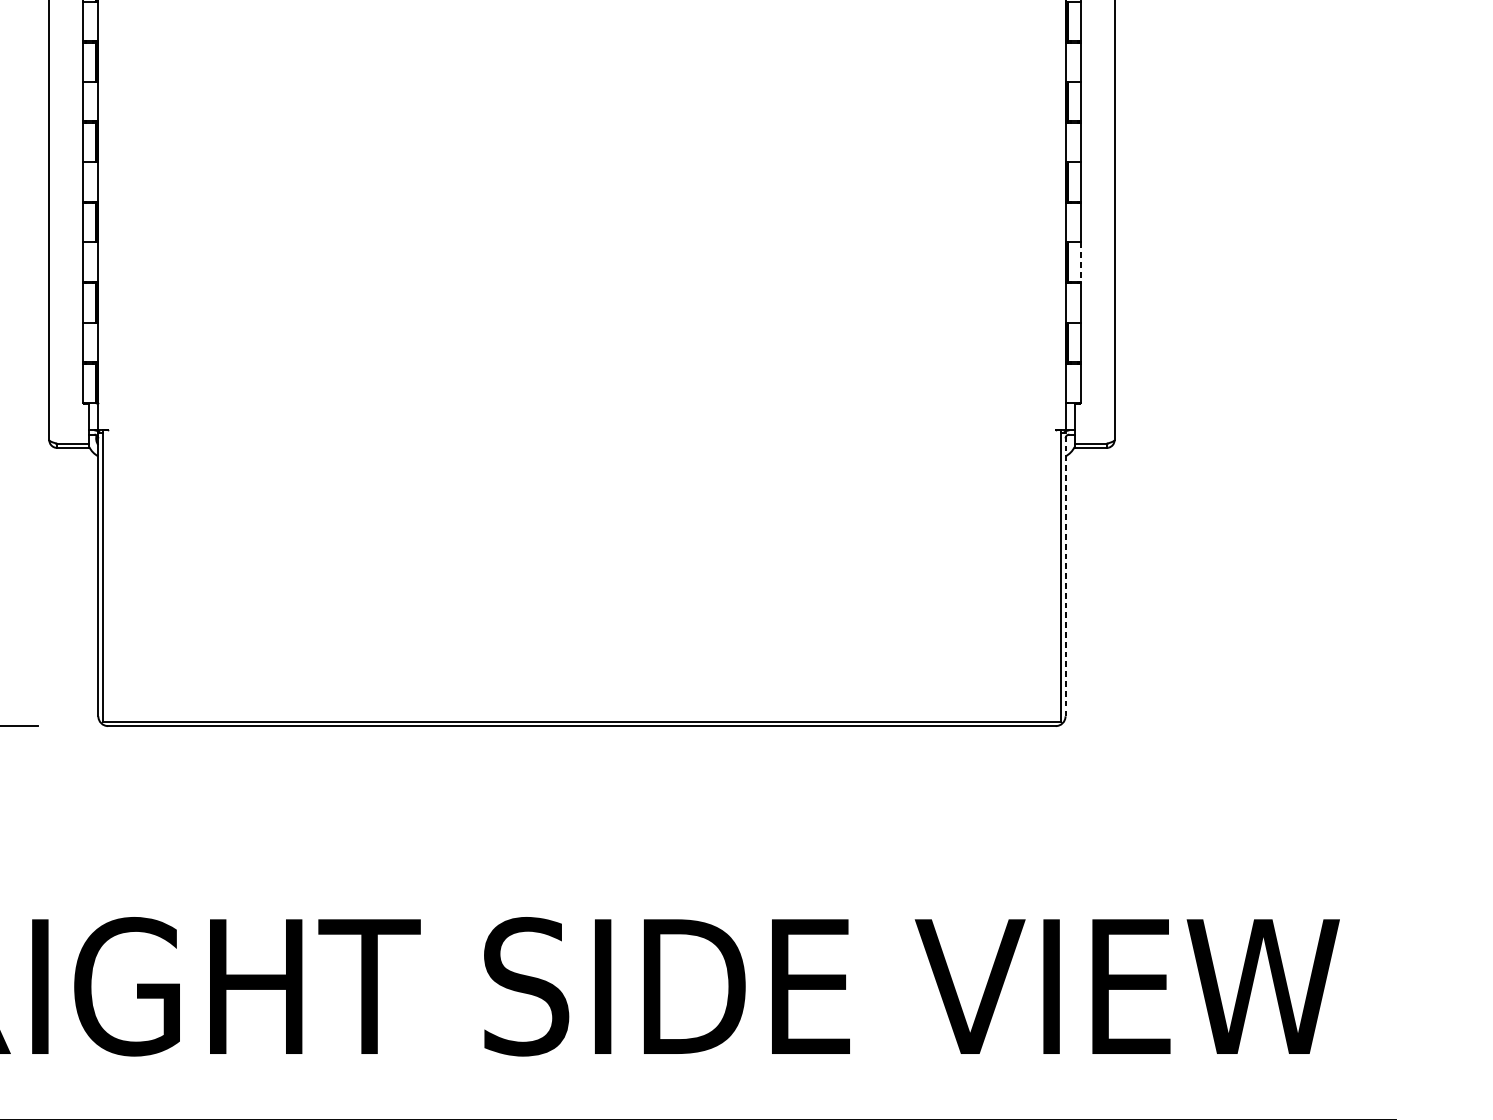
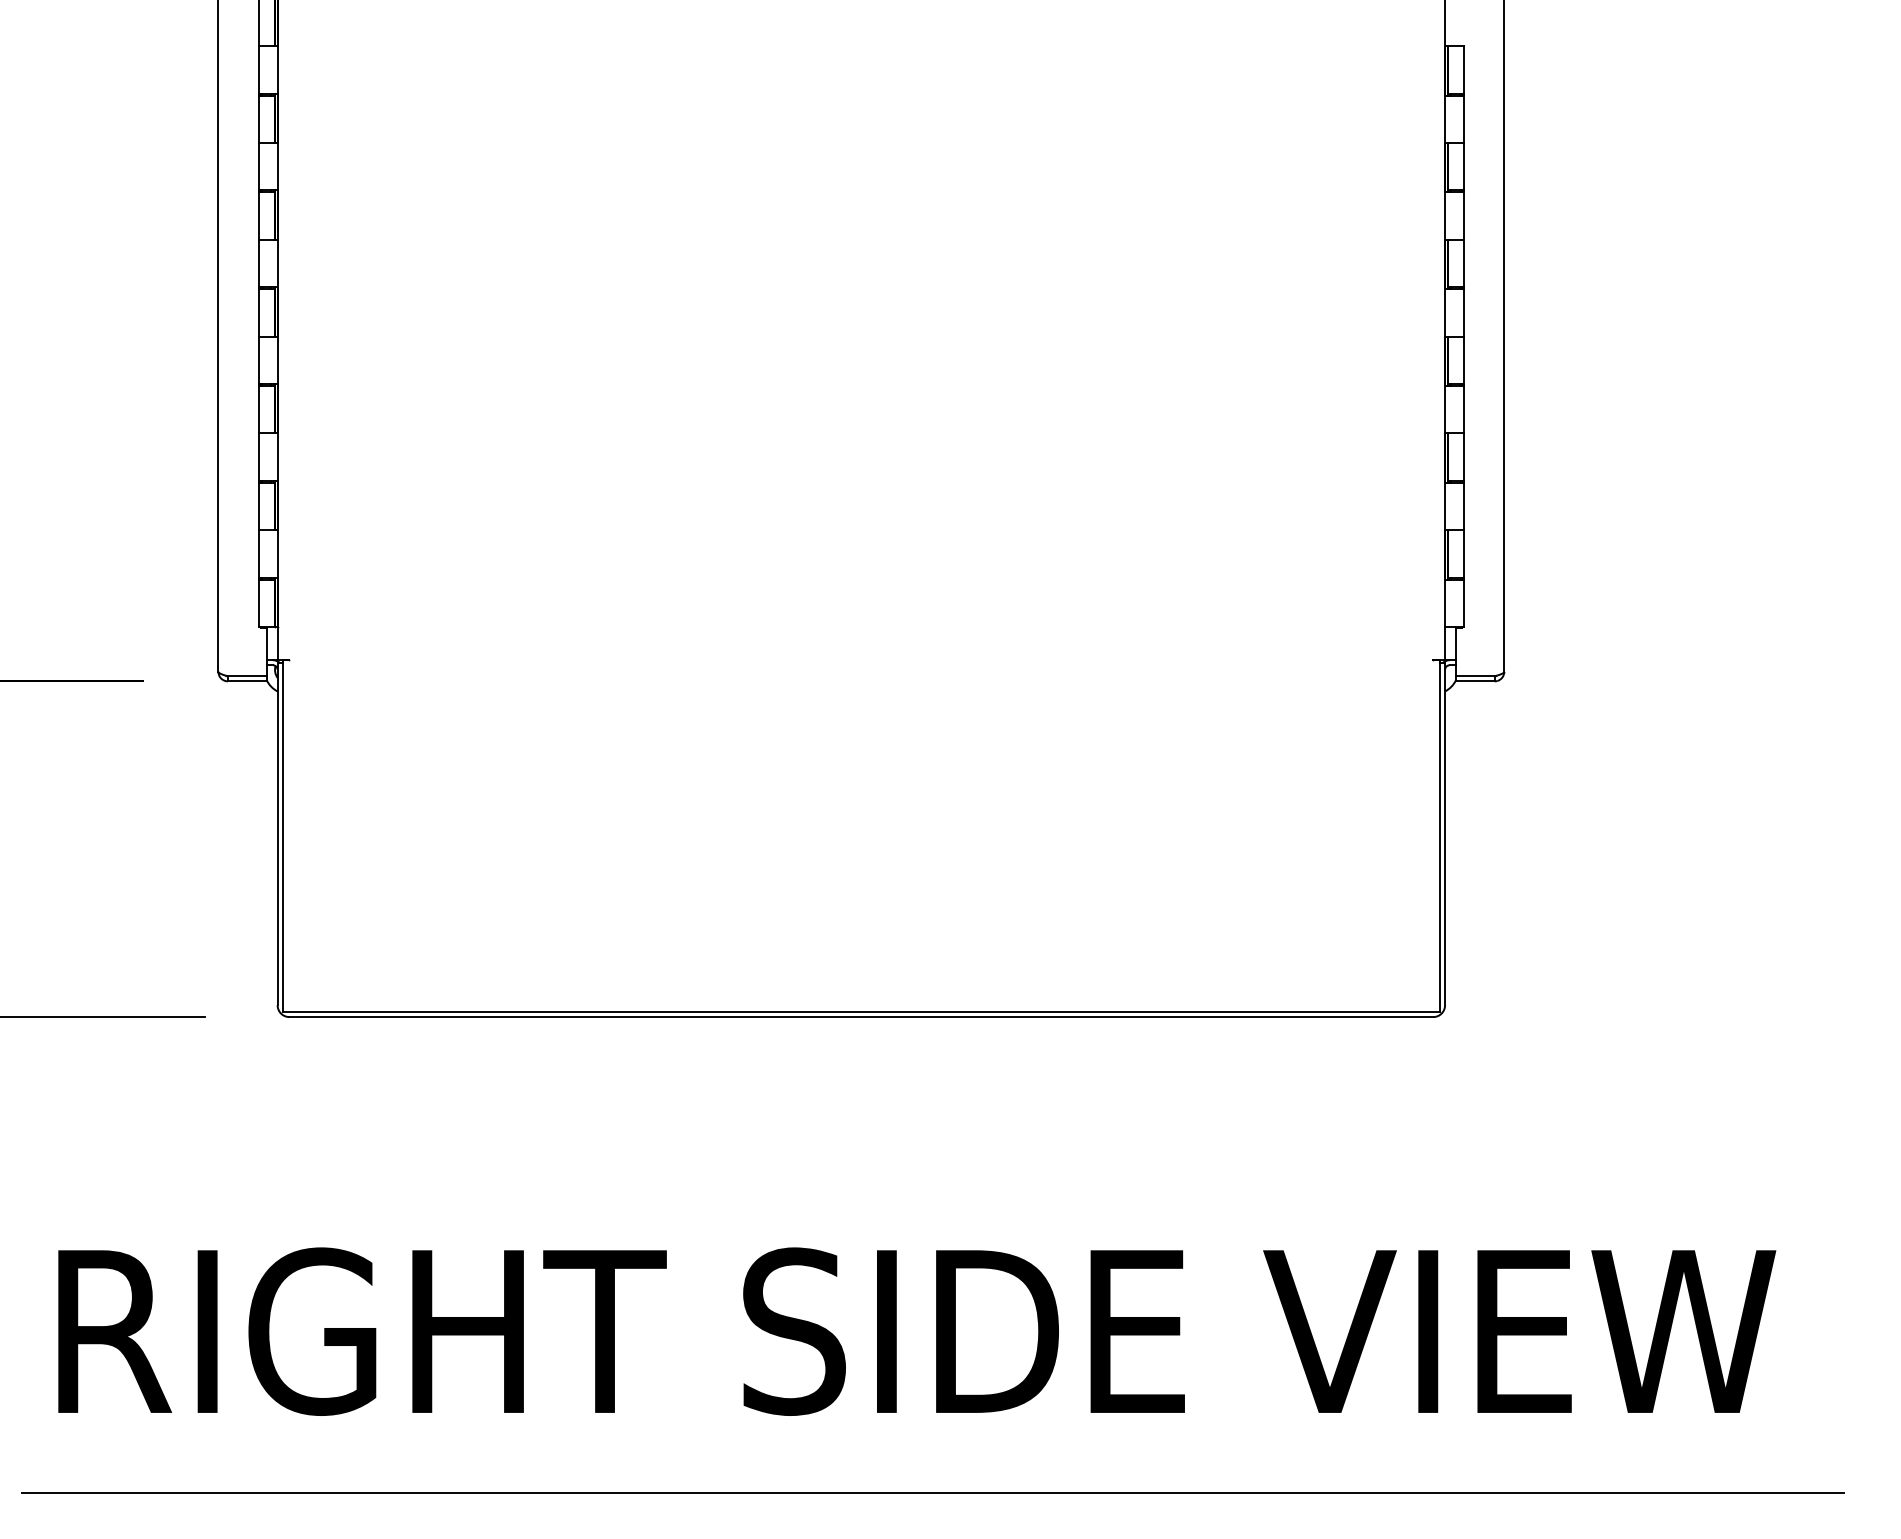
line: (1080, 262) -> (1463, 457), dashed -> solid
line: (1065, 574) -> (1445, 833), dashed -> solid

